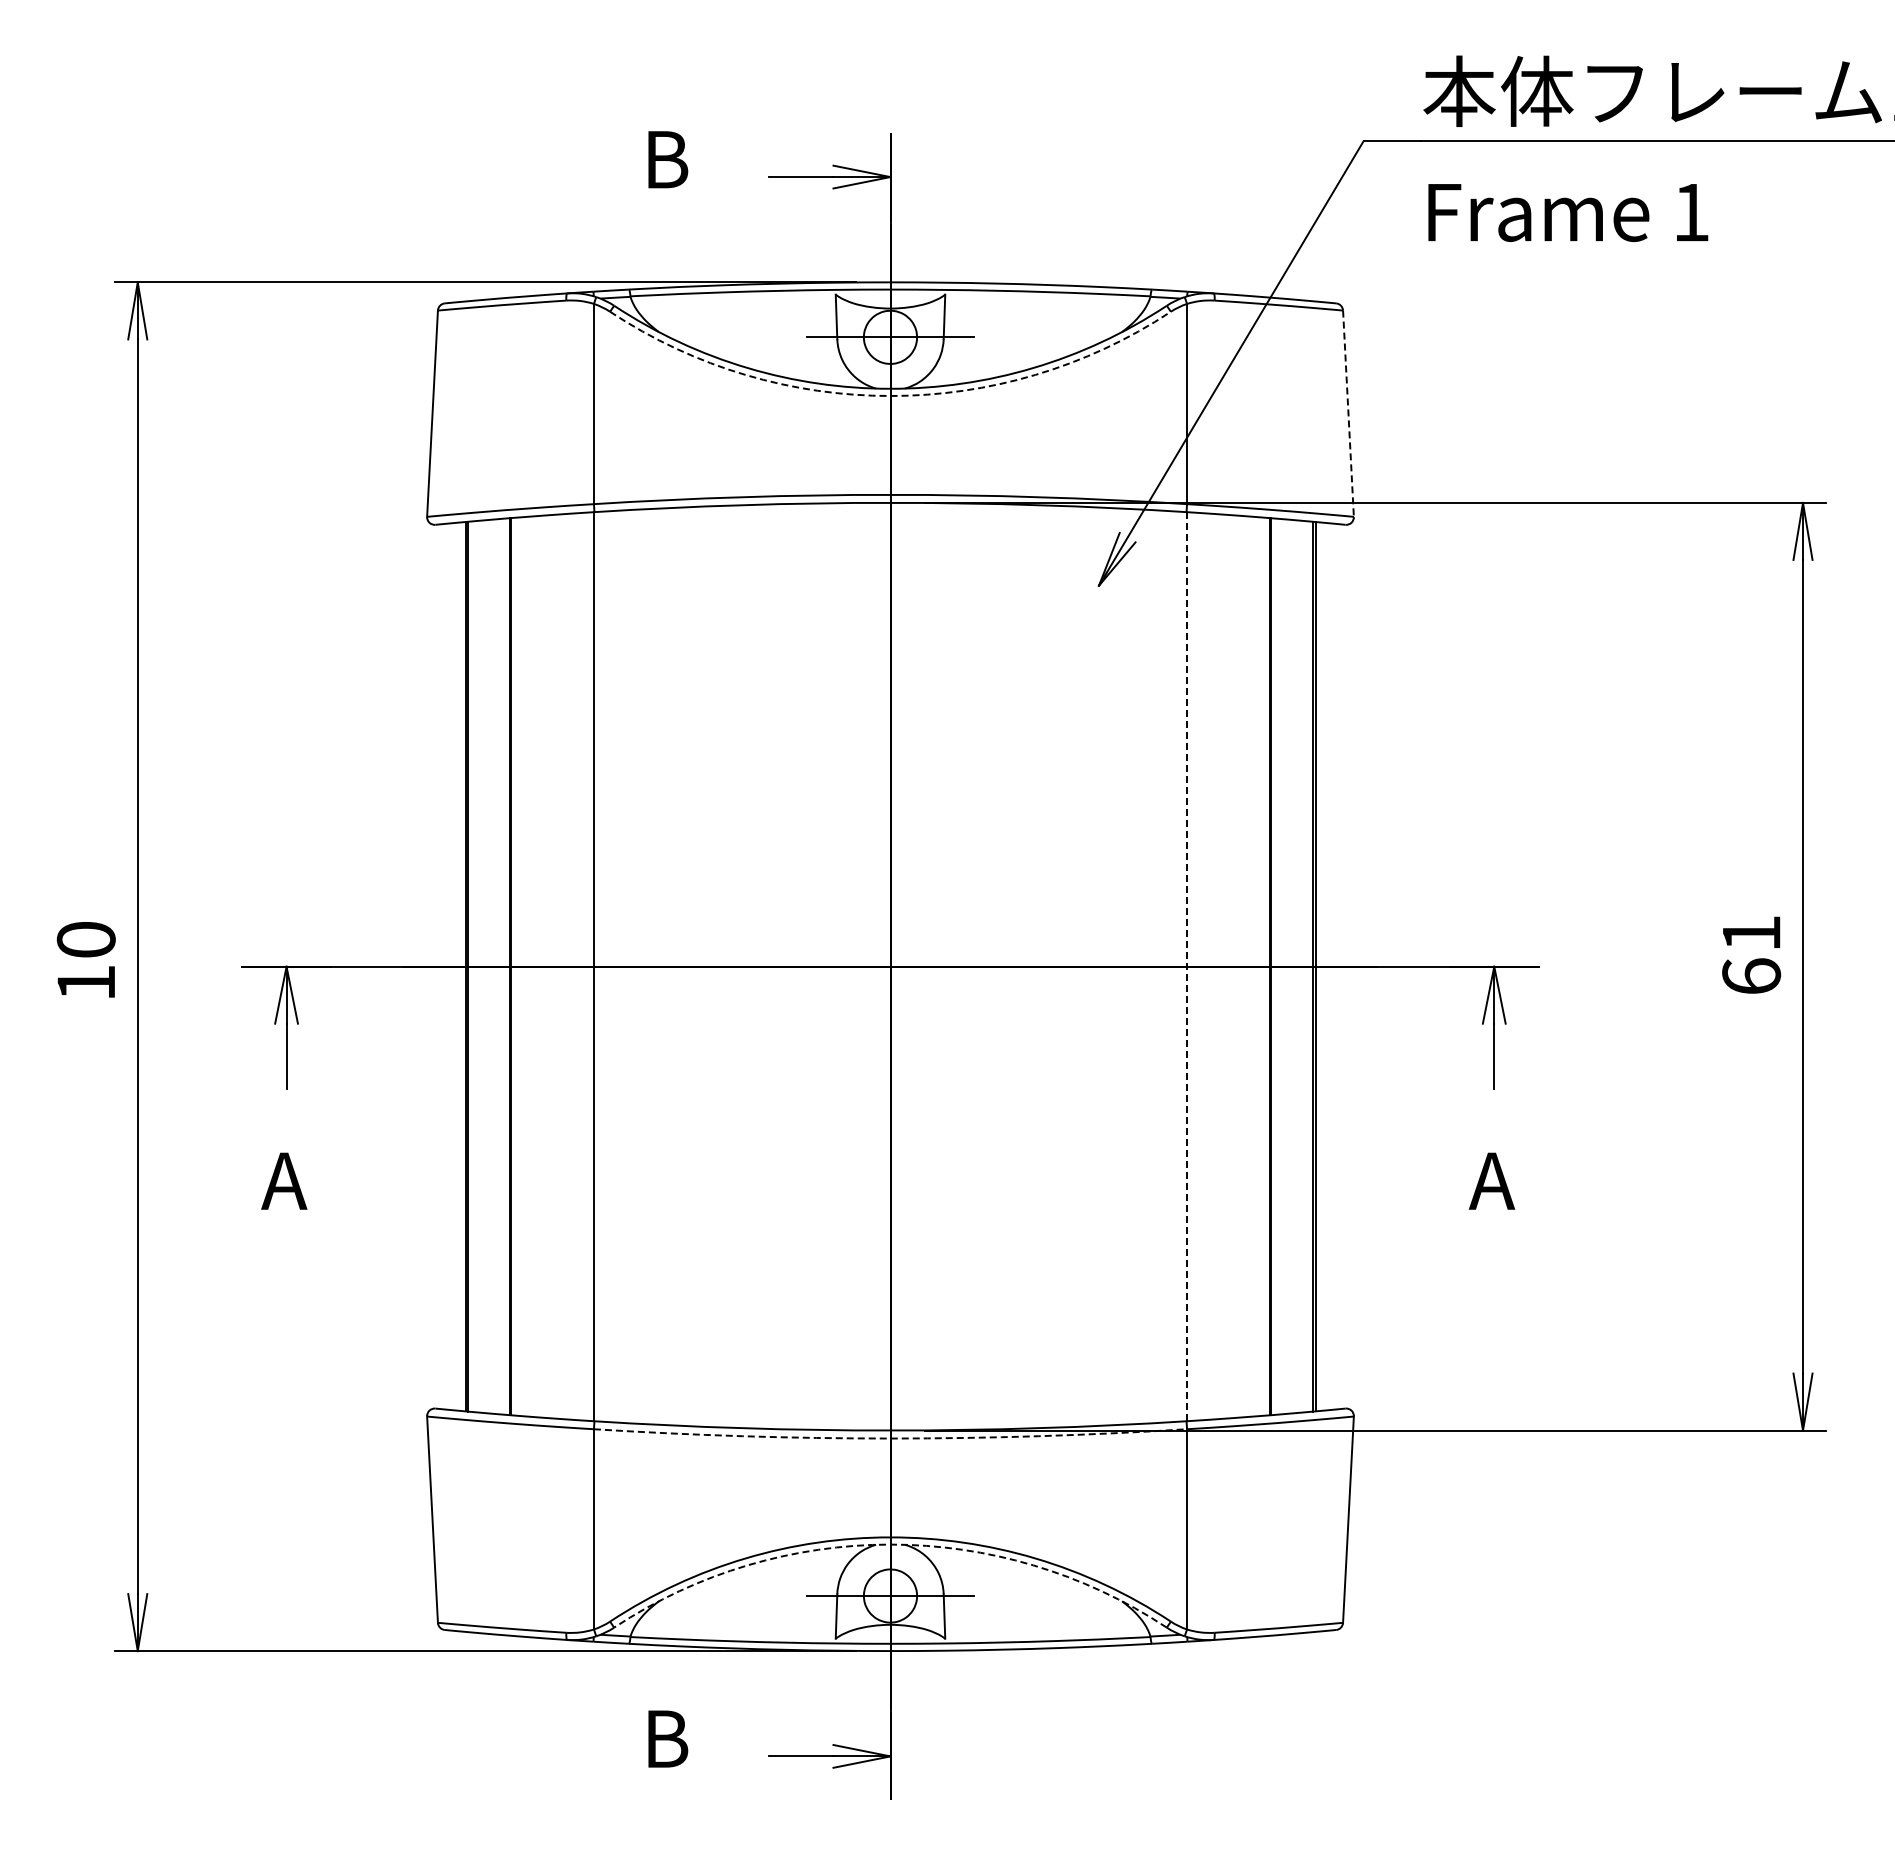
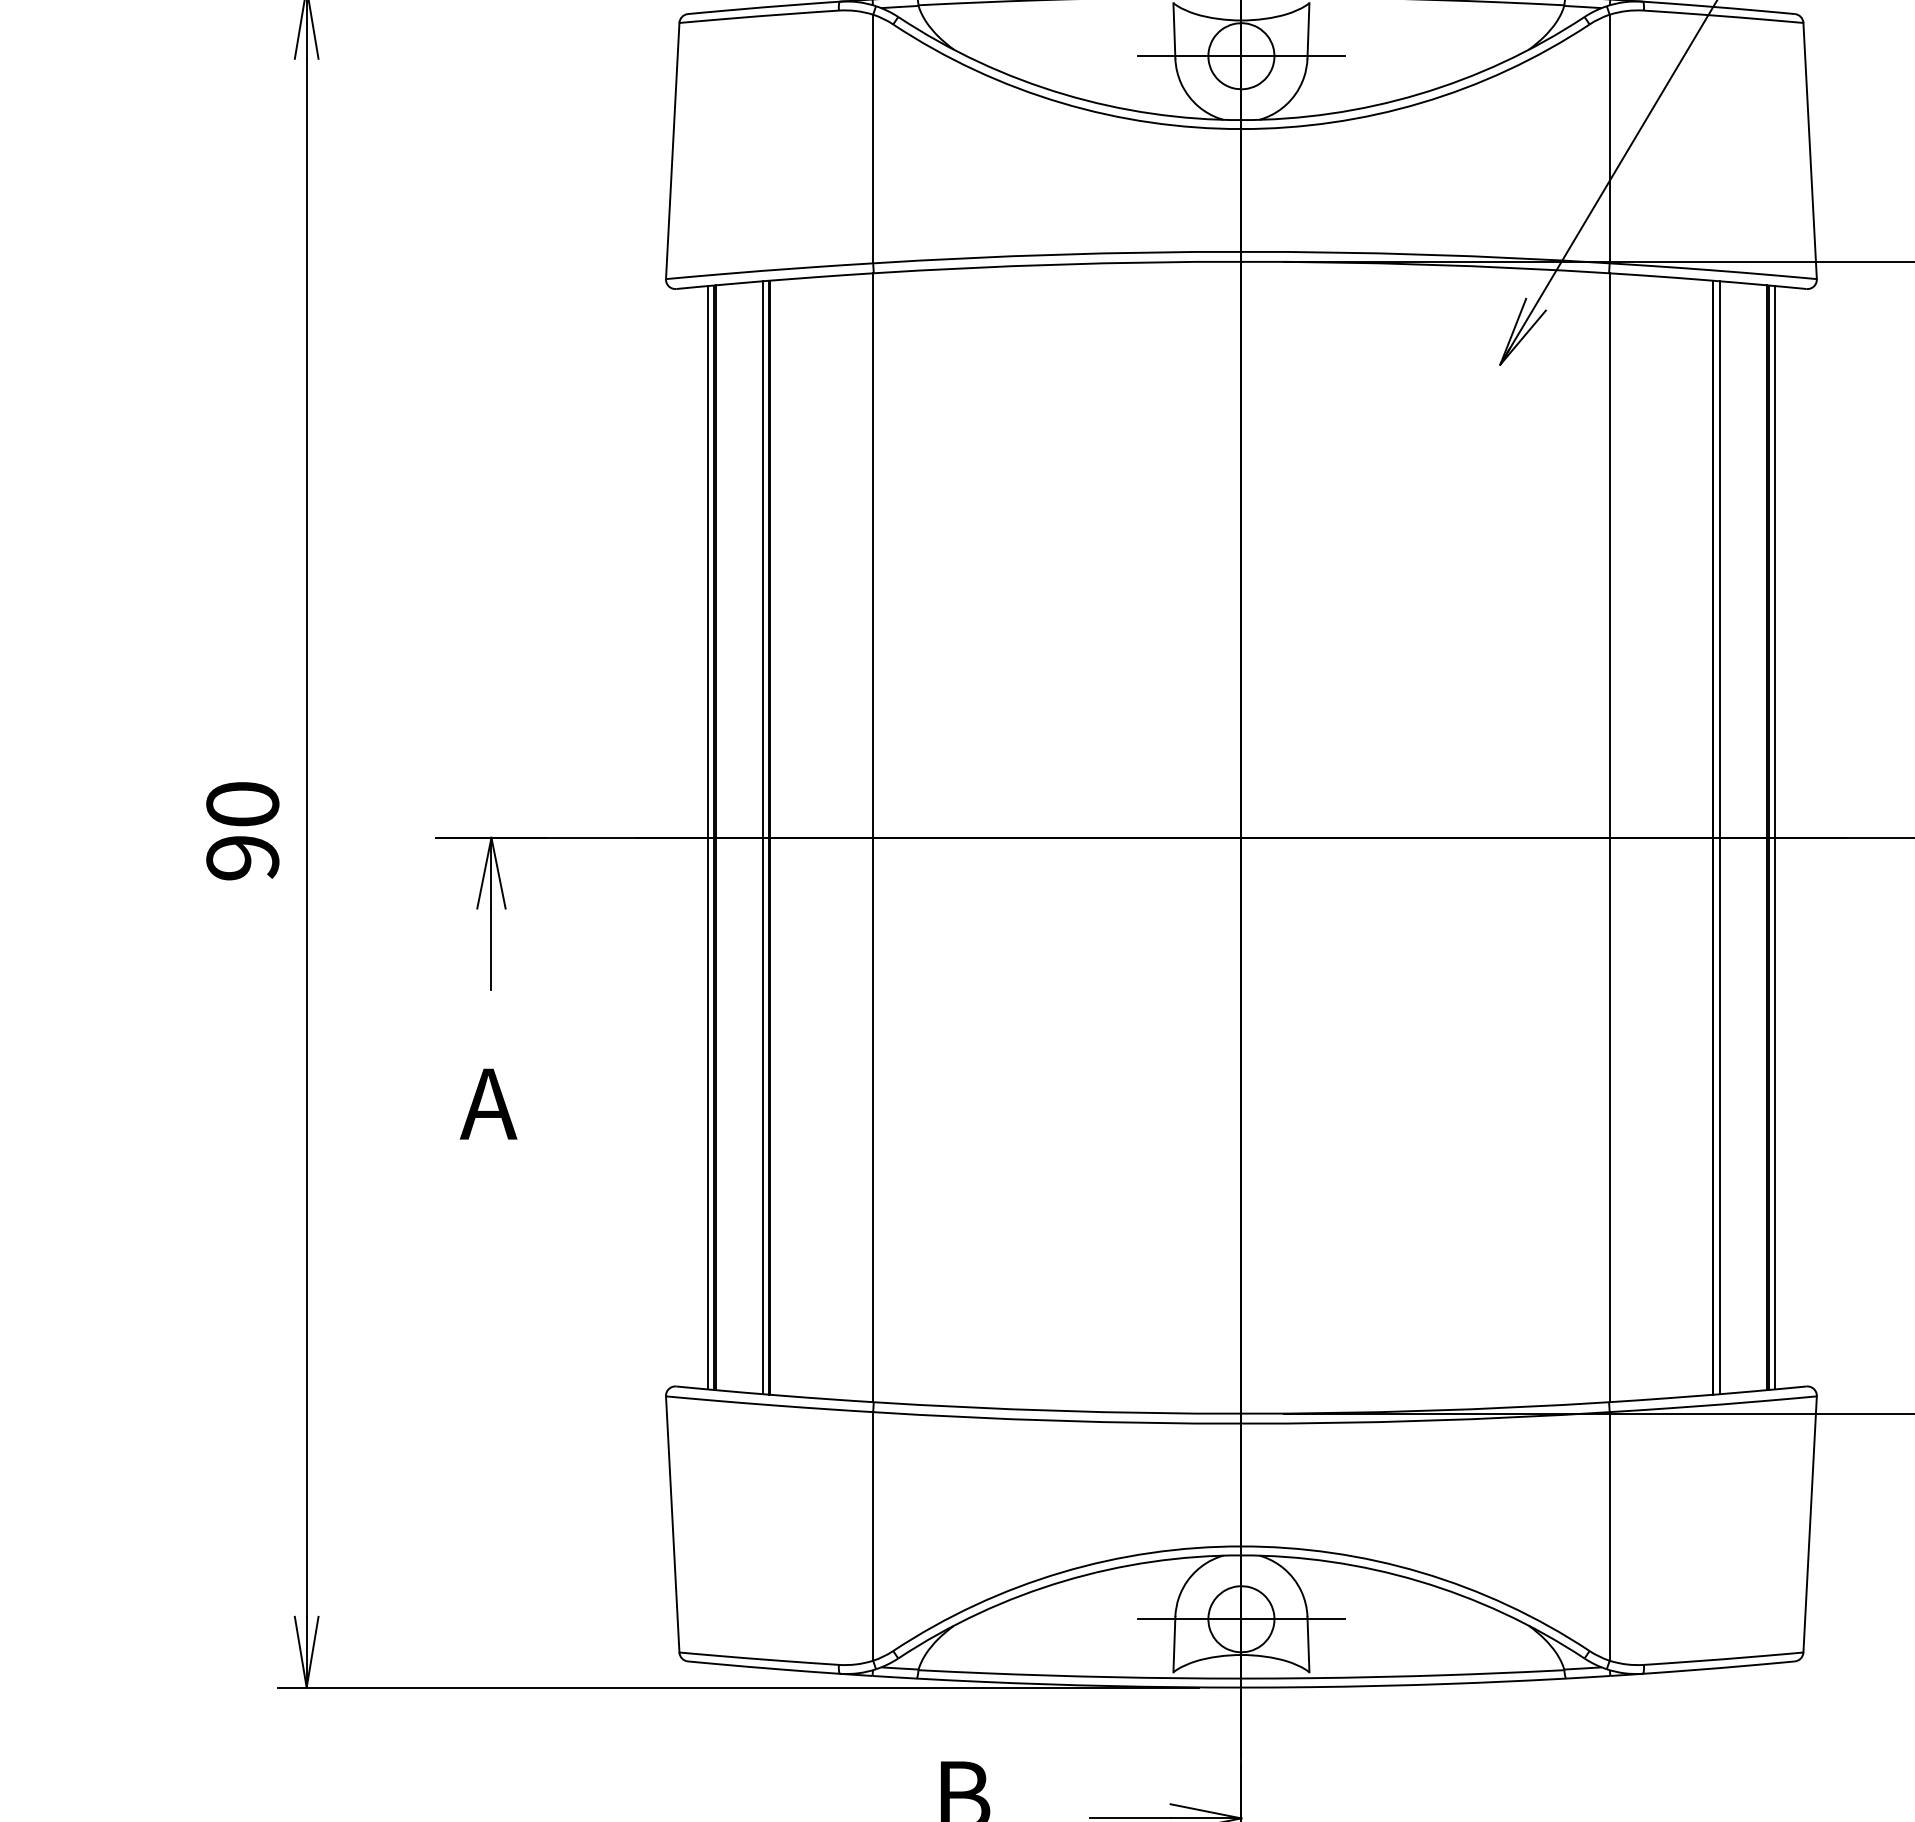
arc: (890, 396) -> (1241, 129), dashed -> solid
line: (1348, 414) -> (1810, 152), dashed -> solid
line: (460, 966) -> (707, 837), added
line: (505, 966) -> (763, 837), added
line: (1187, 966) -> (1610, 837), dashed -> solid
line: (1275, 966) -> (1719, 837), added
line: (1320, 966) -> (1775, 837), added
text: (85, 982) -> (241, 857), 10 -> 90
arc: (890, 1438) -> (1241, 1423), dashed -> solid
arc: (890, 1544) -> (1241, 1555), dashed -> solid

